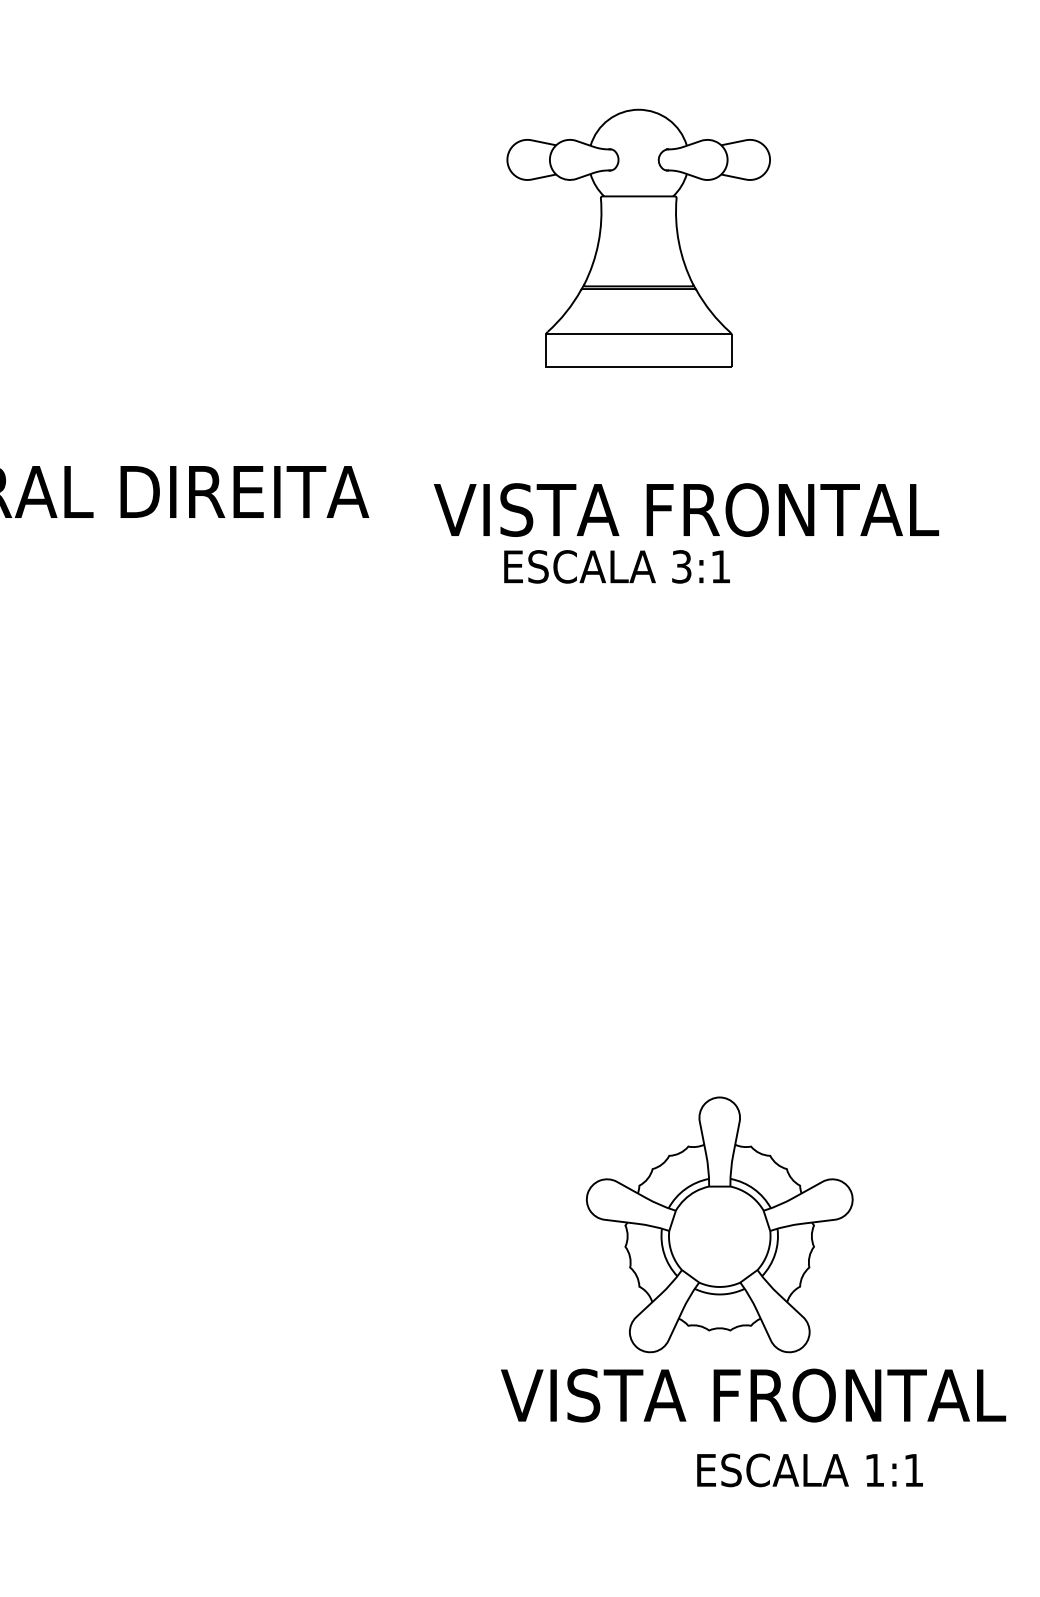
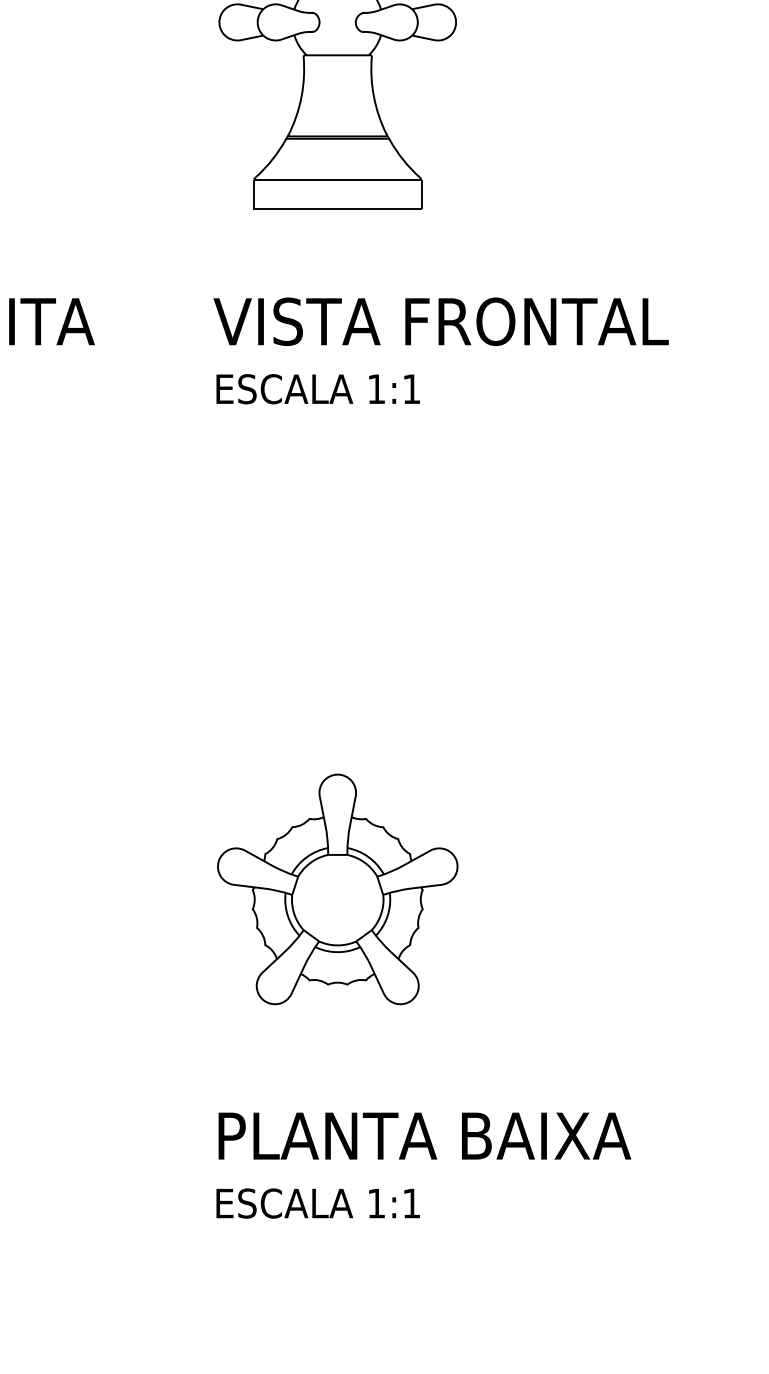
text: (686, 509) -> (441, 321), moved
text: (681, 566) -> (376, 388), 3:1 -> 1:1
part: (719, 1224) -> (337, 889), moved
text: (753, 1395) -> (441, 1136), VISTA FRONTAL -> PLANTA BAIXA
text: (809, 1470) -> (317, 1203), moved

